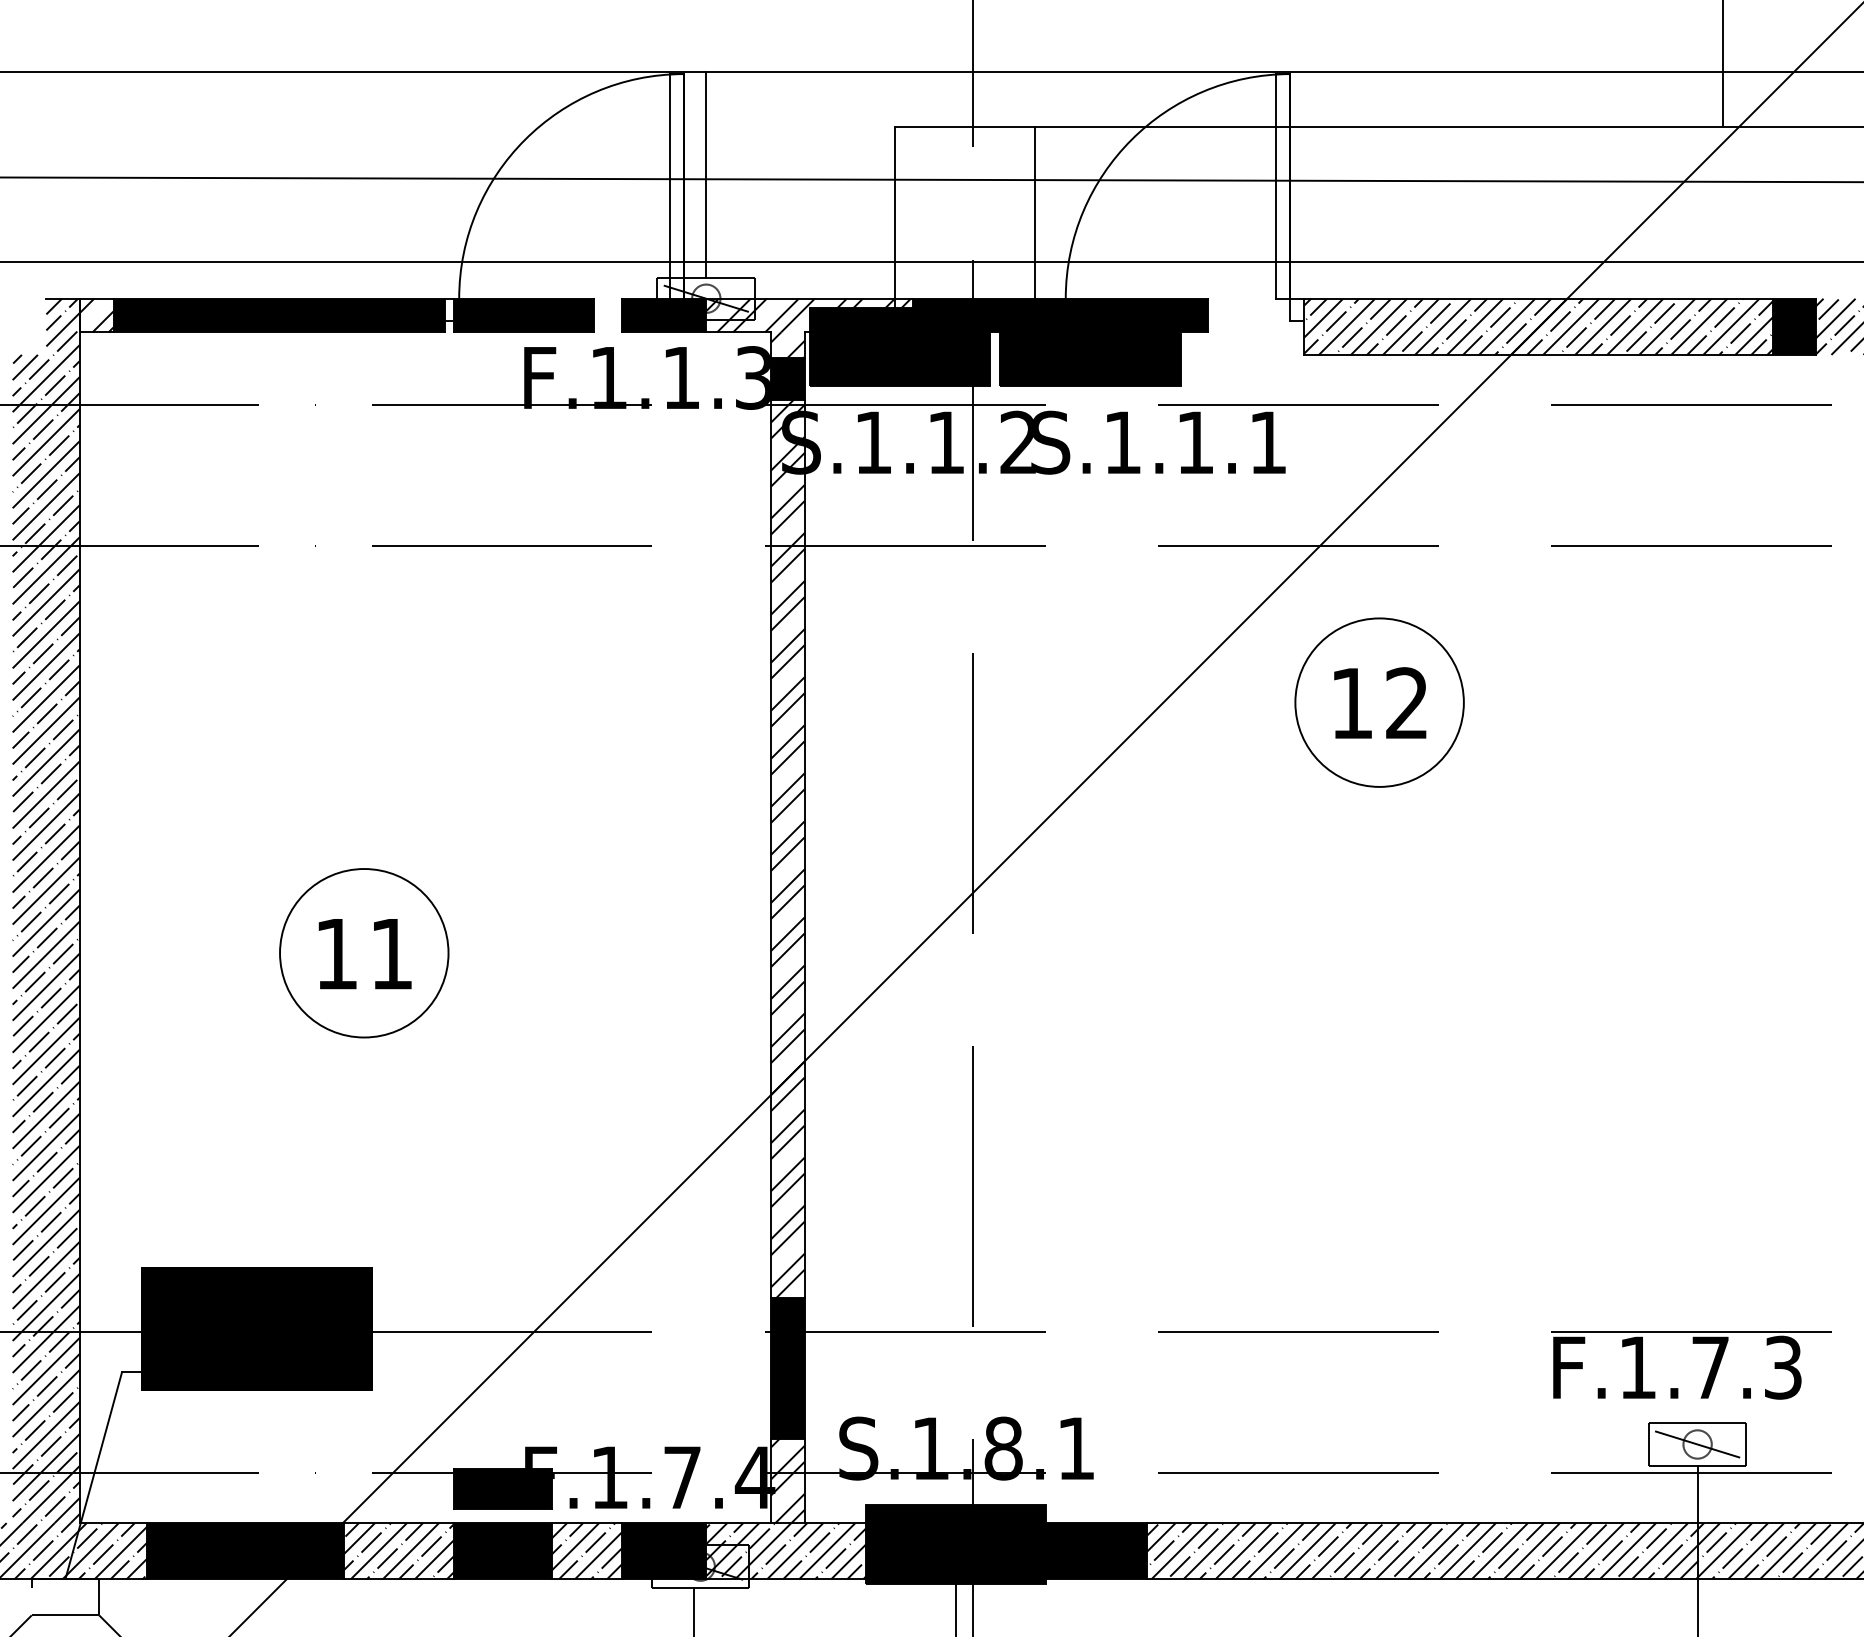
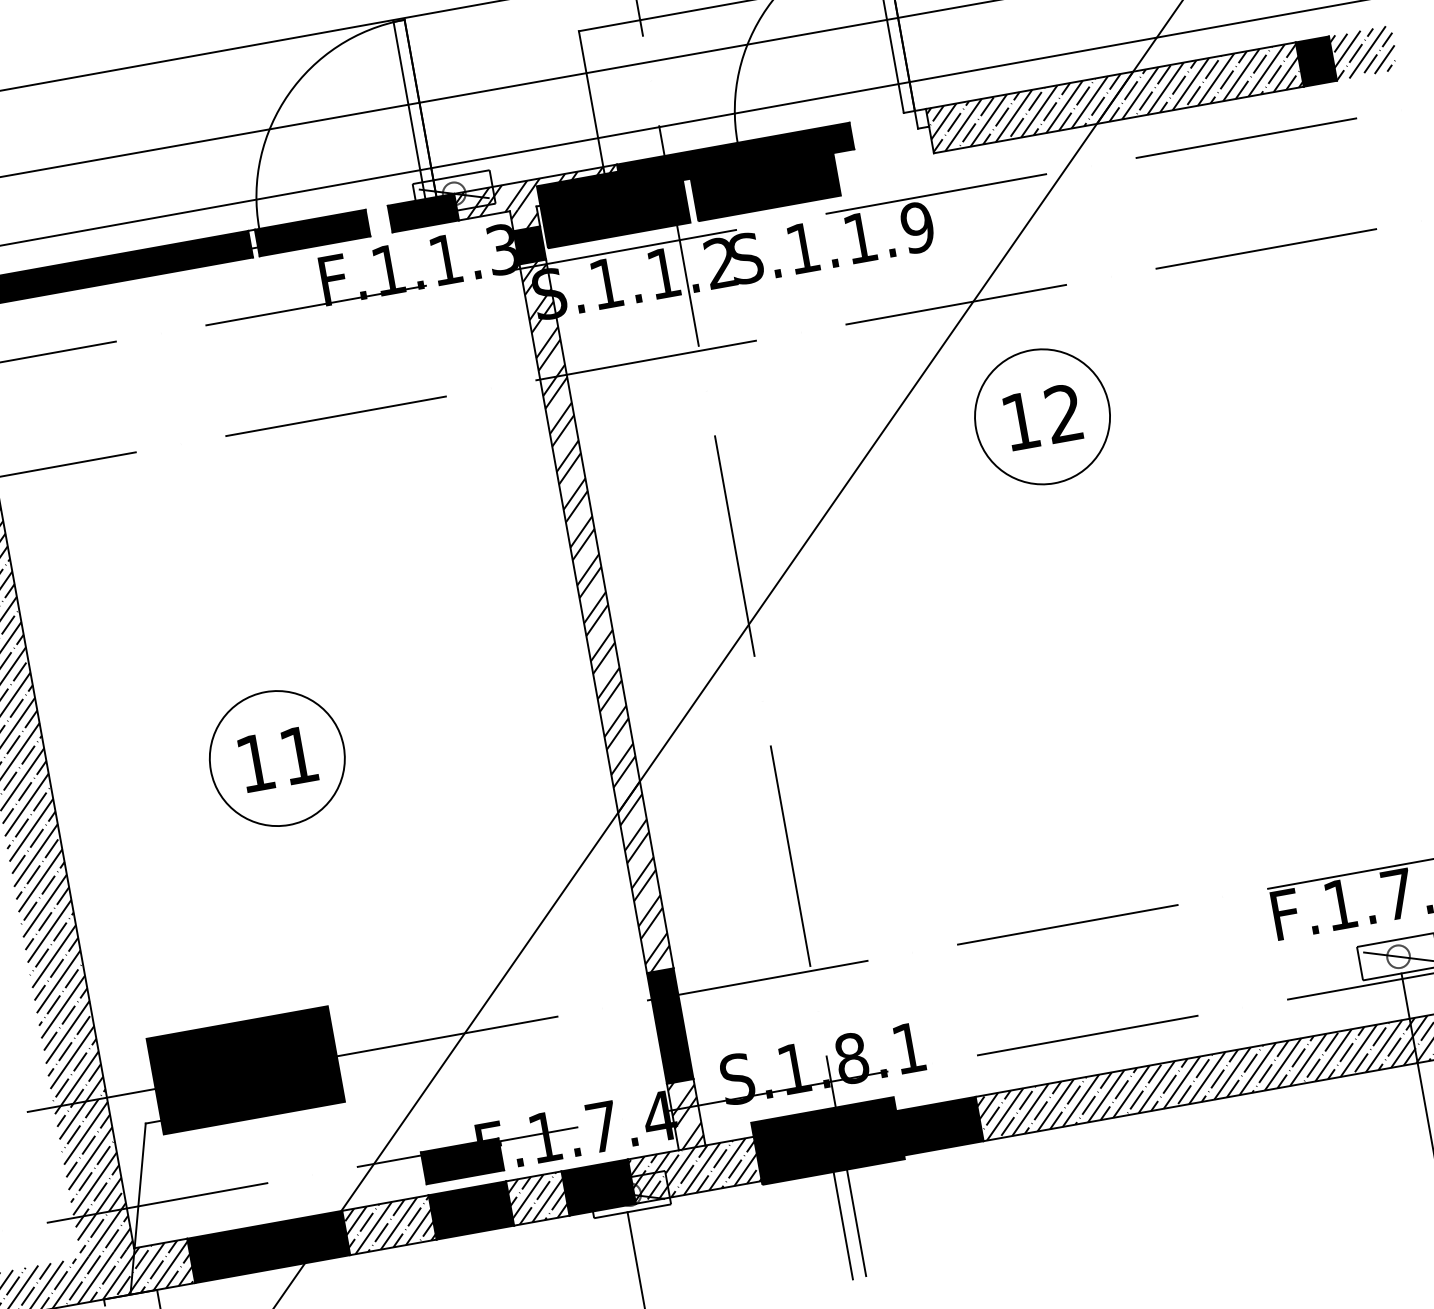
line: (706, 174) -> (436, 95), removed
line: (1035, 212) -> (701, 79), removed
text: (1268, 442) -> (917, 227), S.1.1.1 -> S.1.1.9

